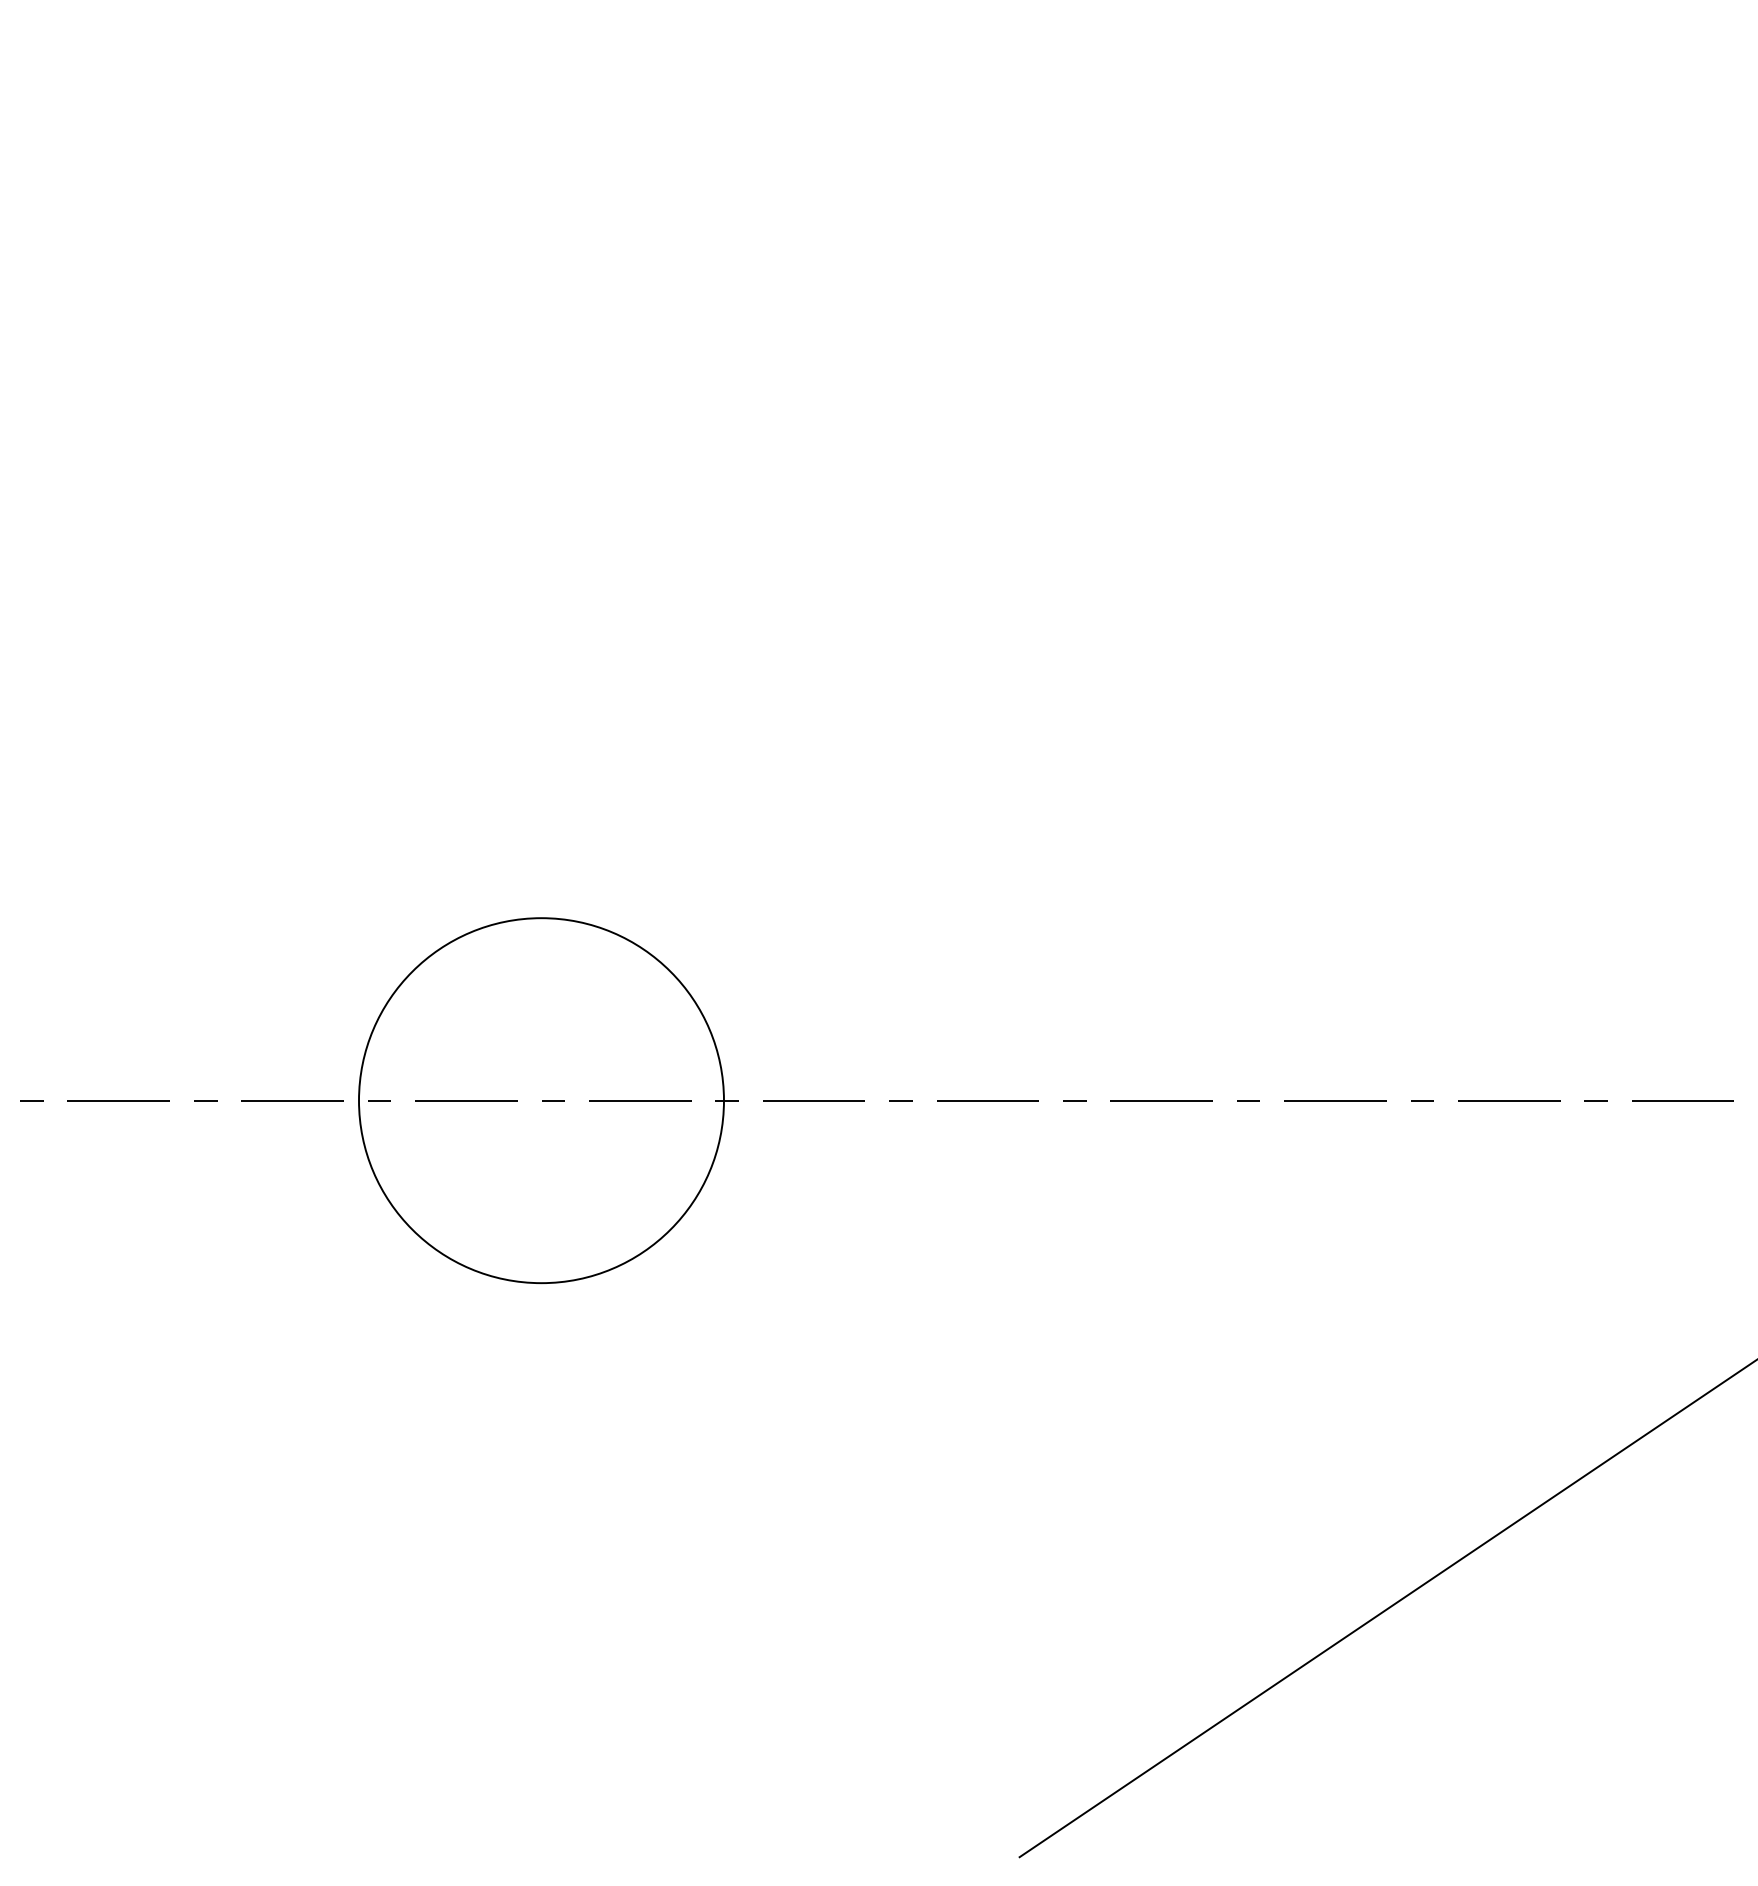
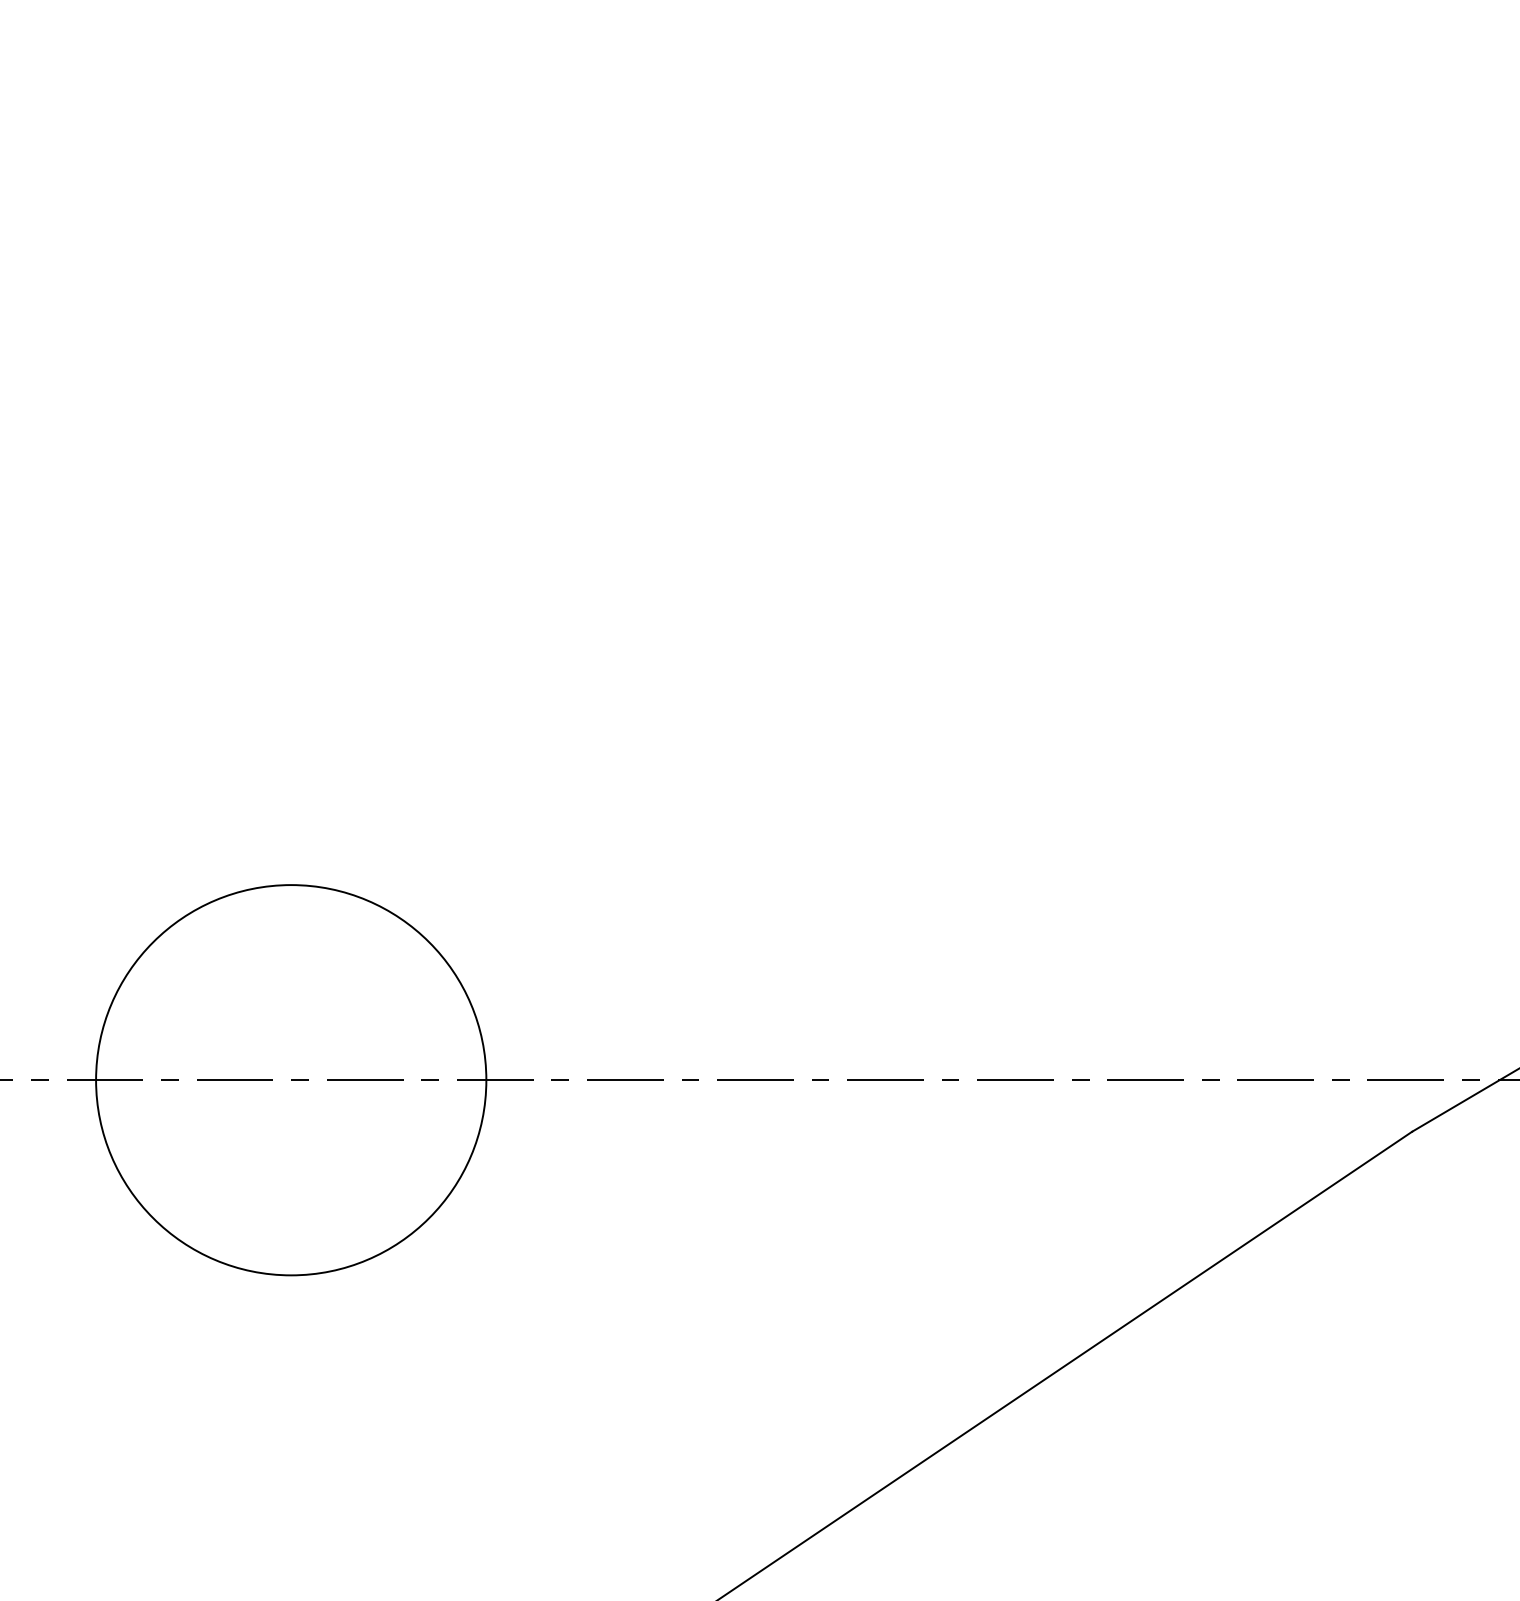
circle: (541, 1101) -> (291, 1080), size x1.43

